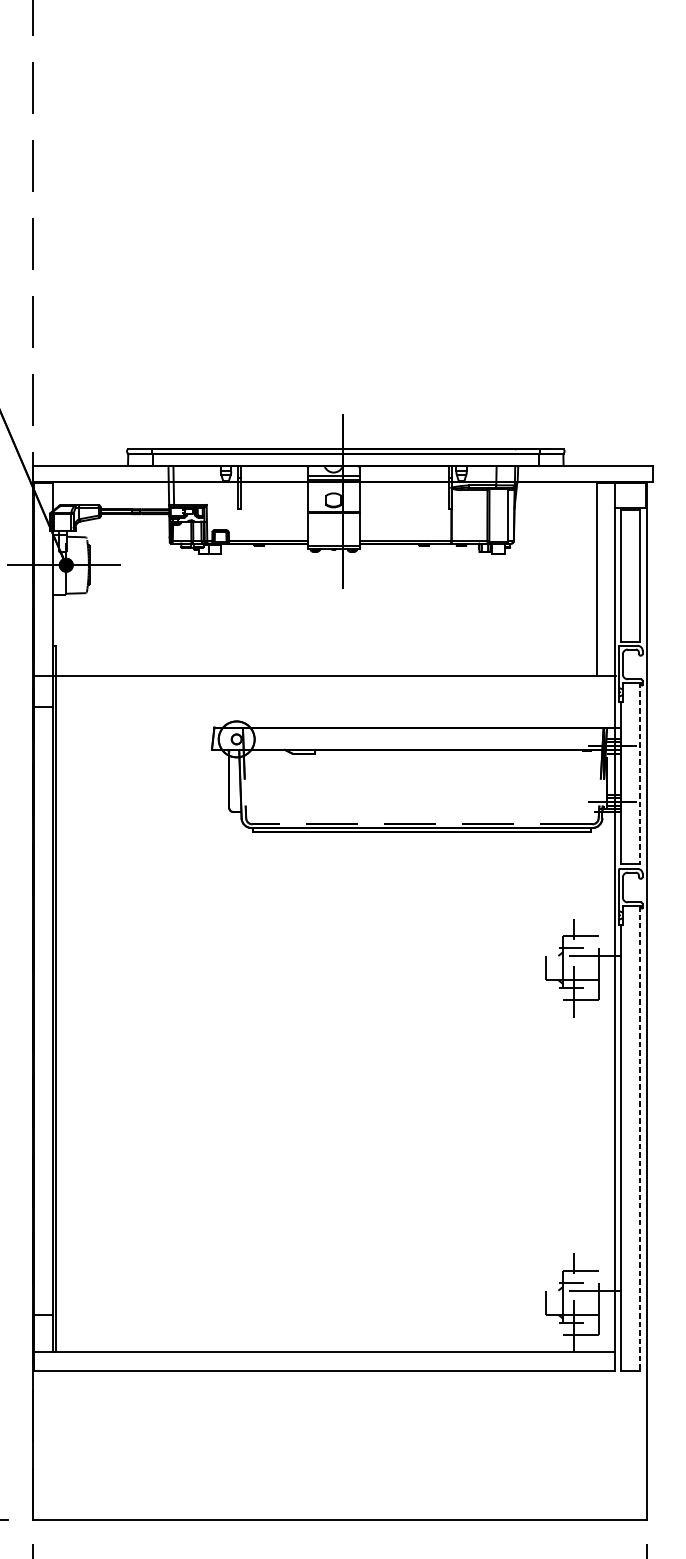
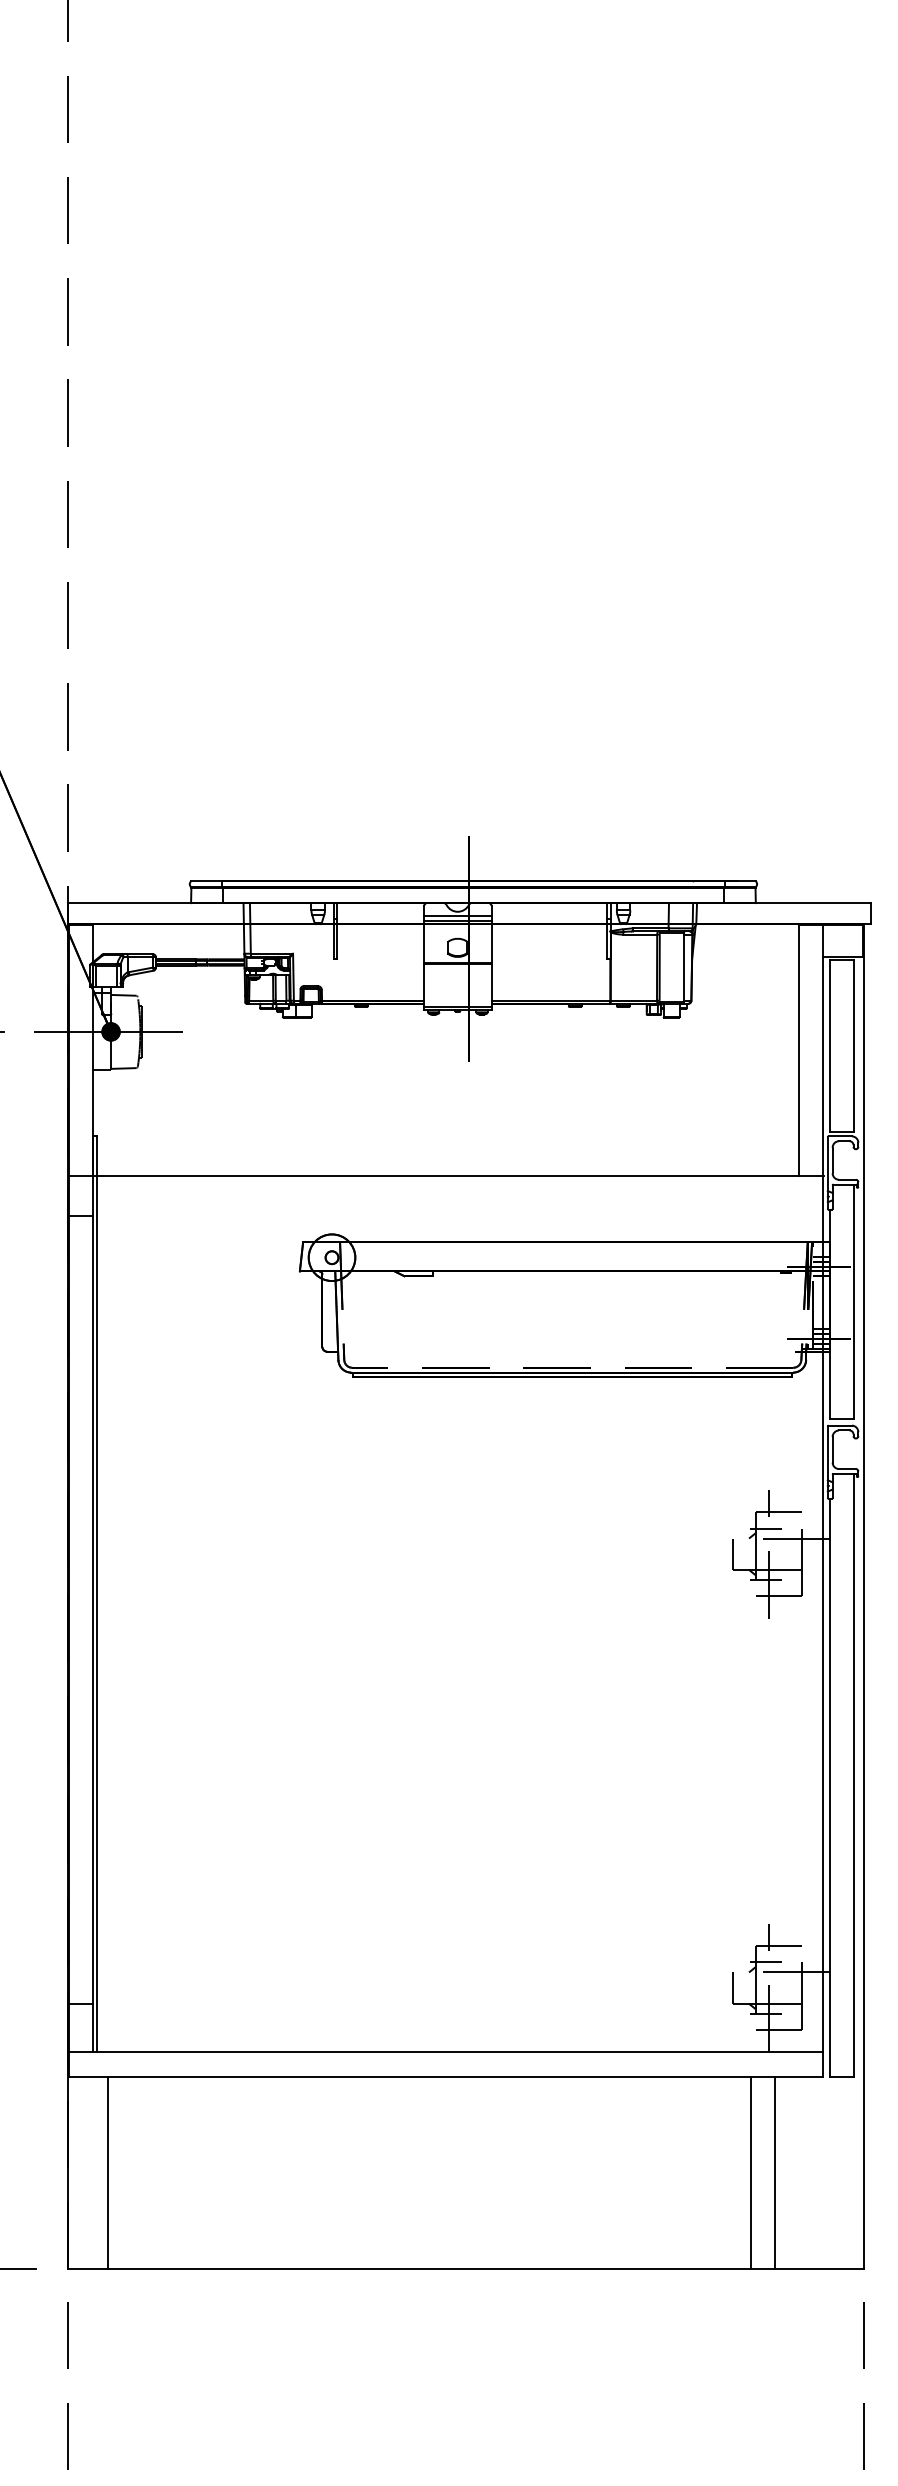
line: (639, 773) -> (854, 1302), dashed -> solid
line: (639, 1138) -> (854, 1775), dashed -> solid
line: (63, 1444) -> (107, 2172), added
line: (559, 1444) -> (750, 2172), added
line: (577, 1444) -> (774, 2172), added

